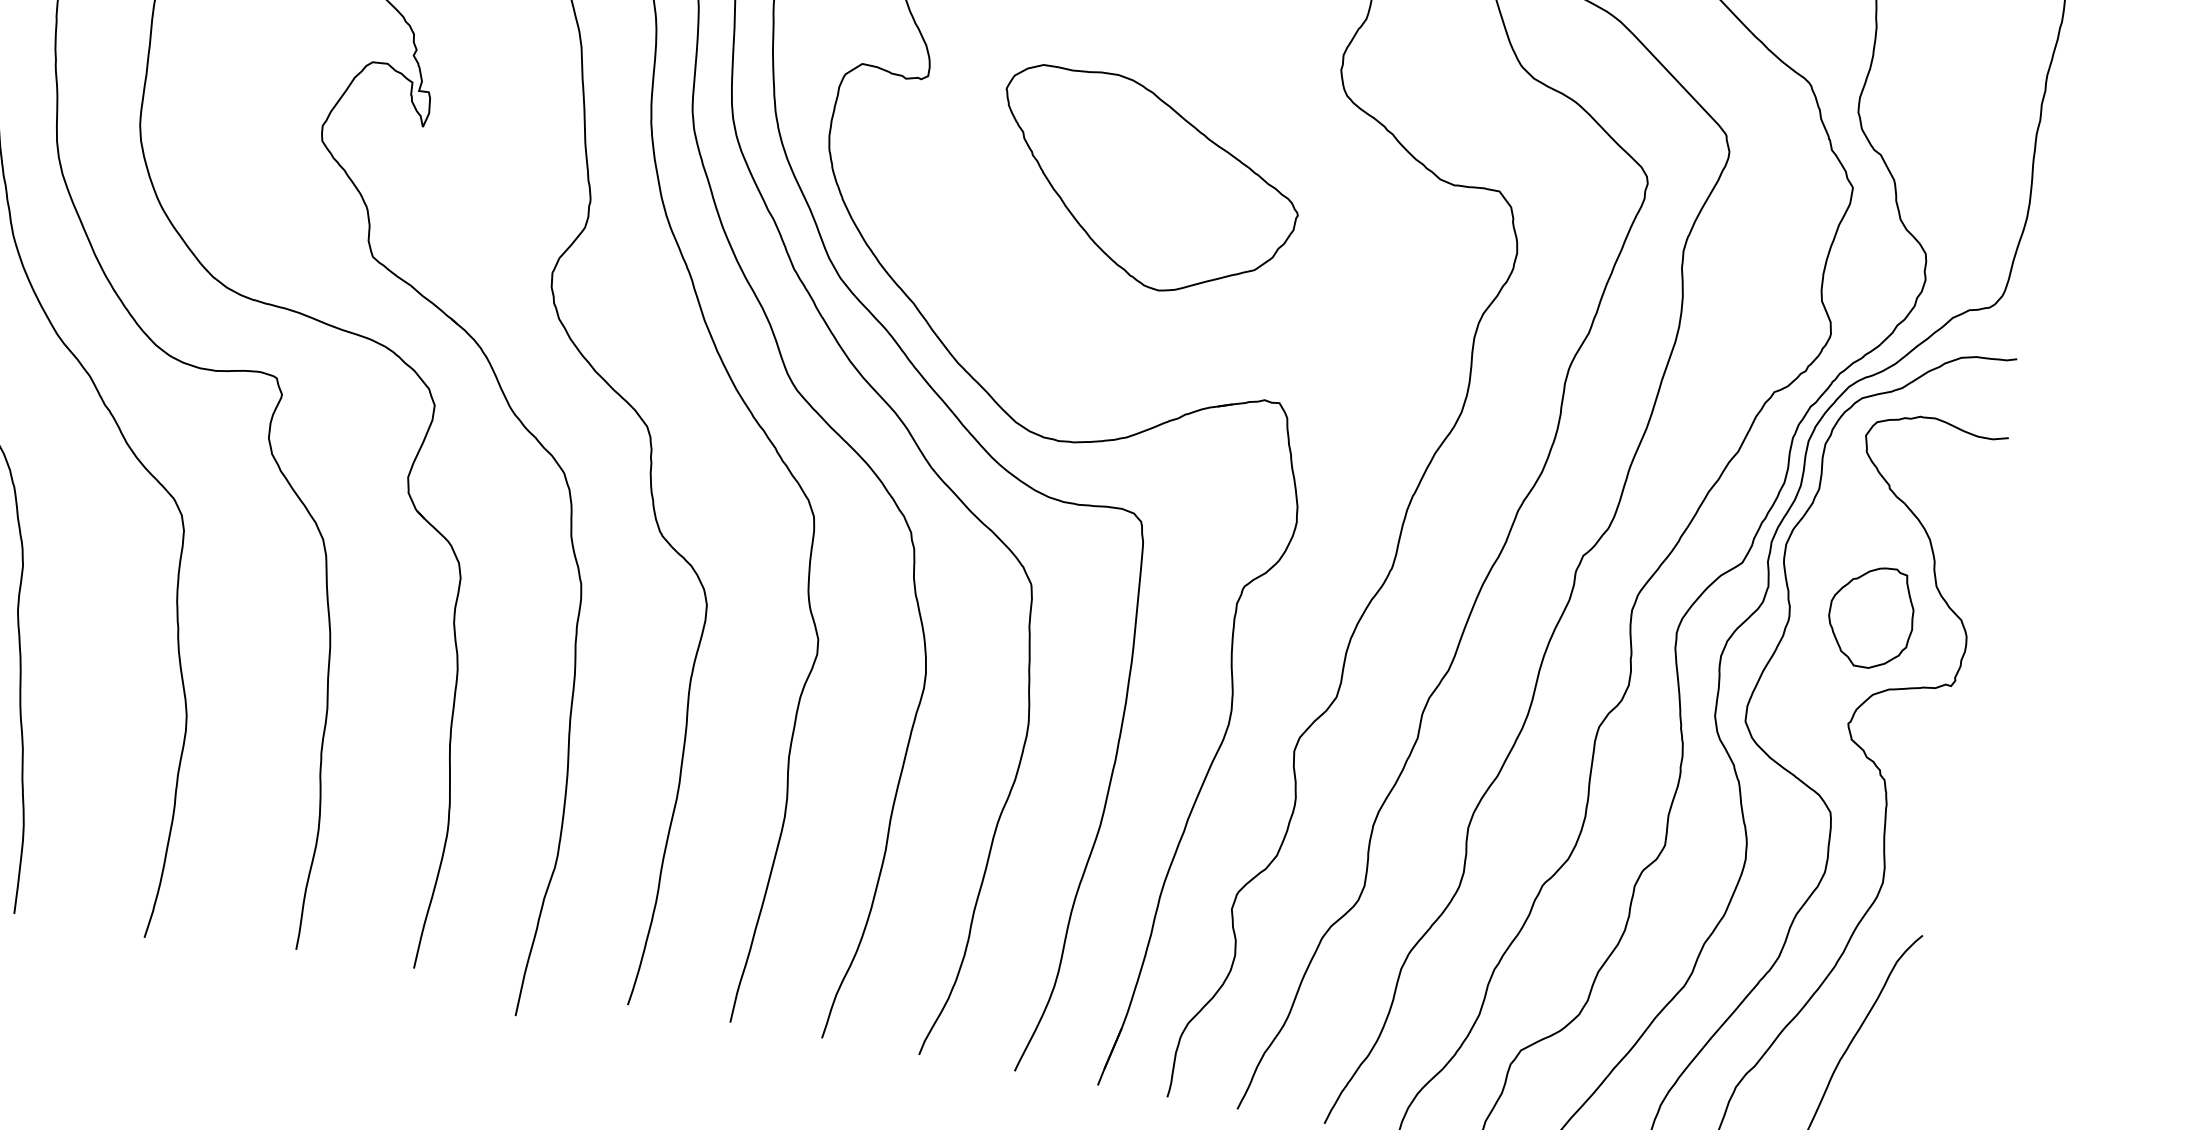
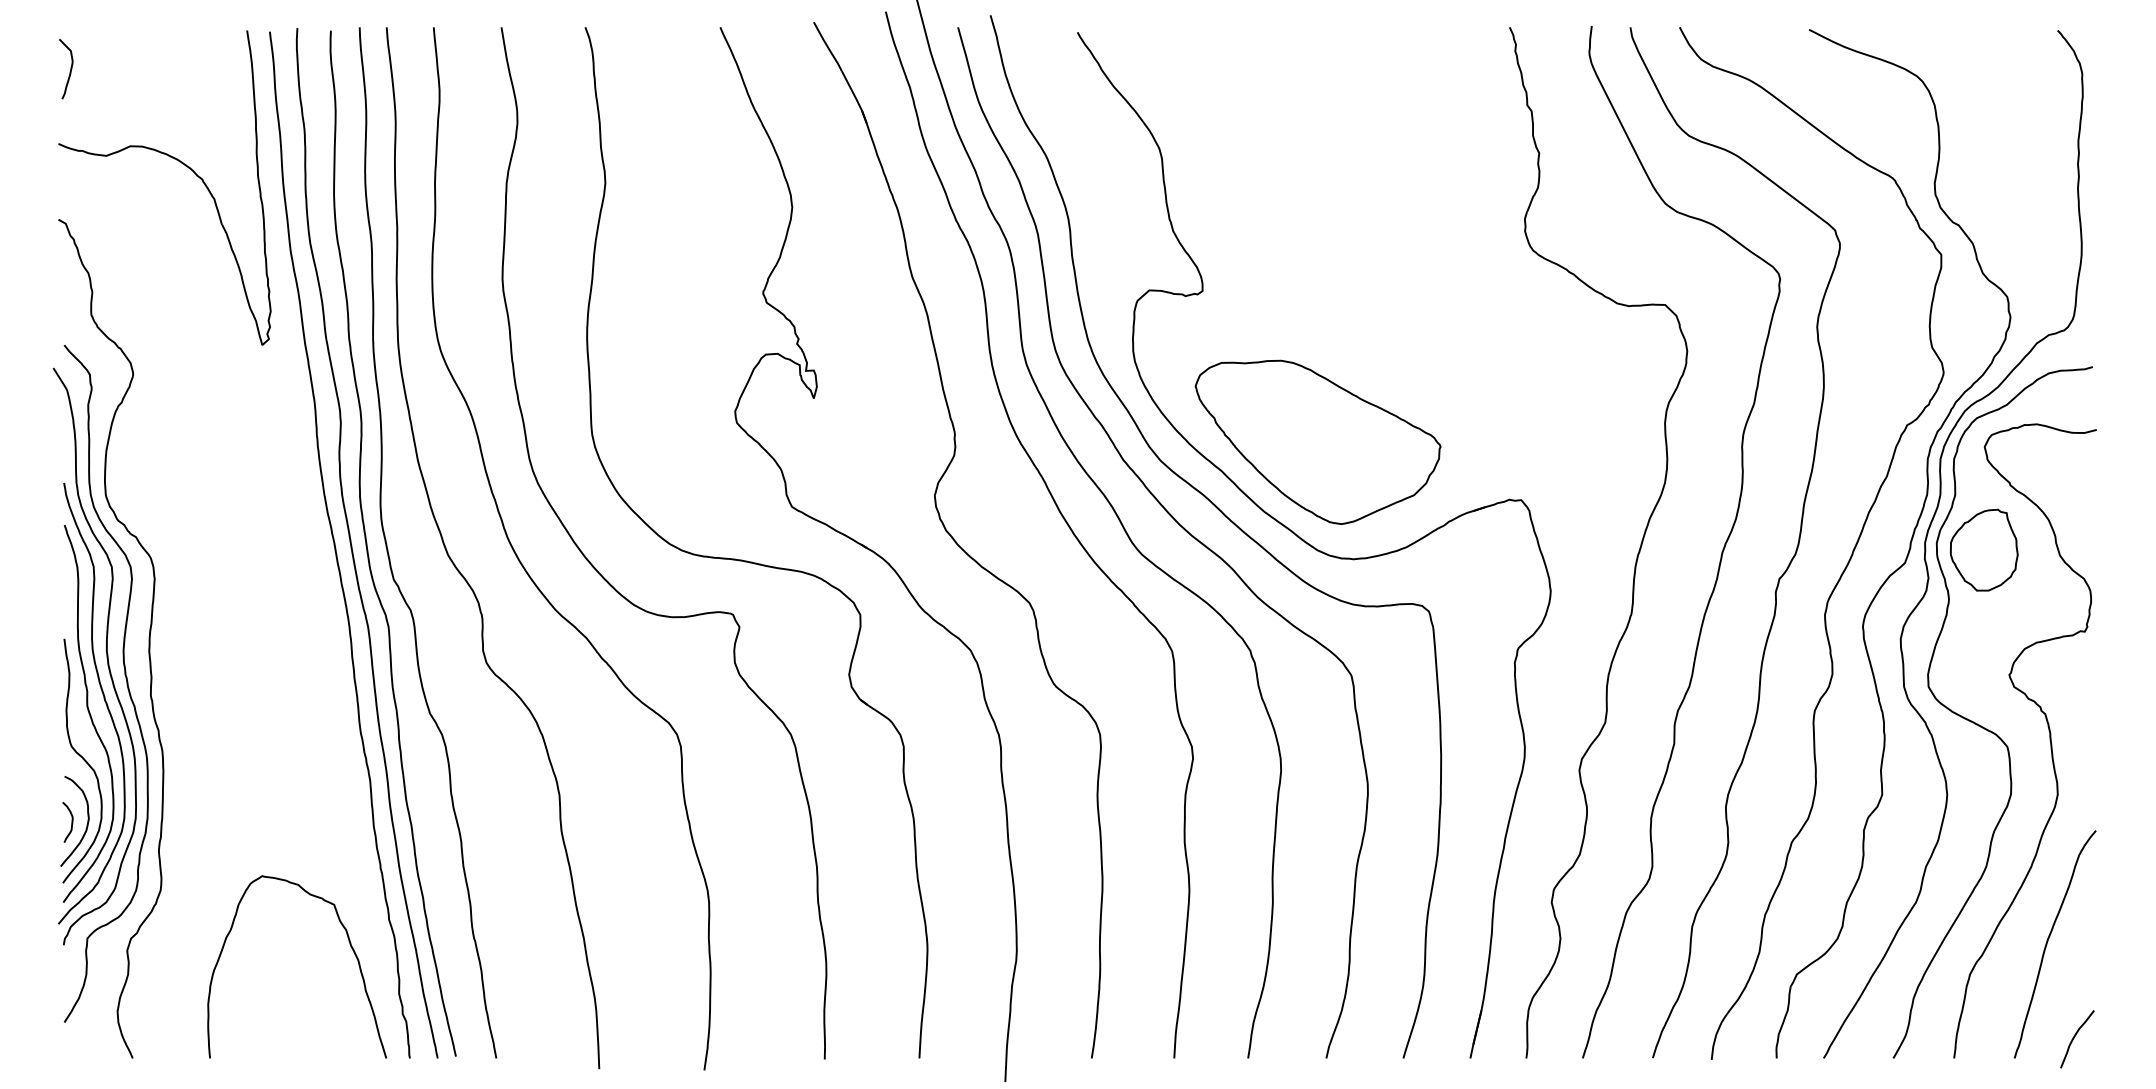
part: (1146, 182) -> (1317, 441), moved
part: (1871, 616) -> (1984, 549), moved

